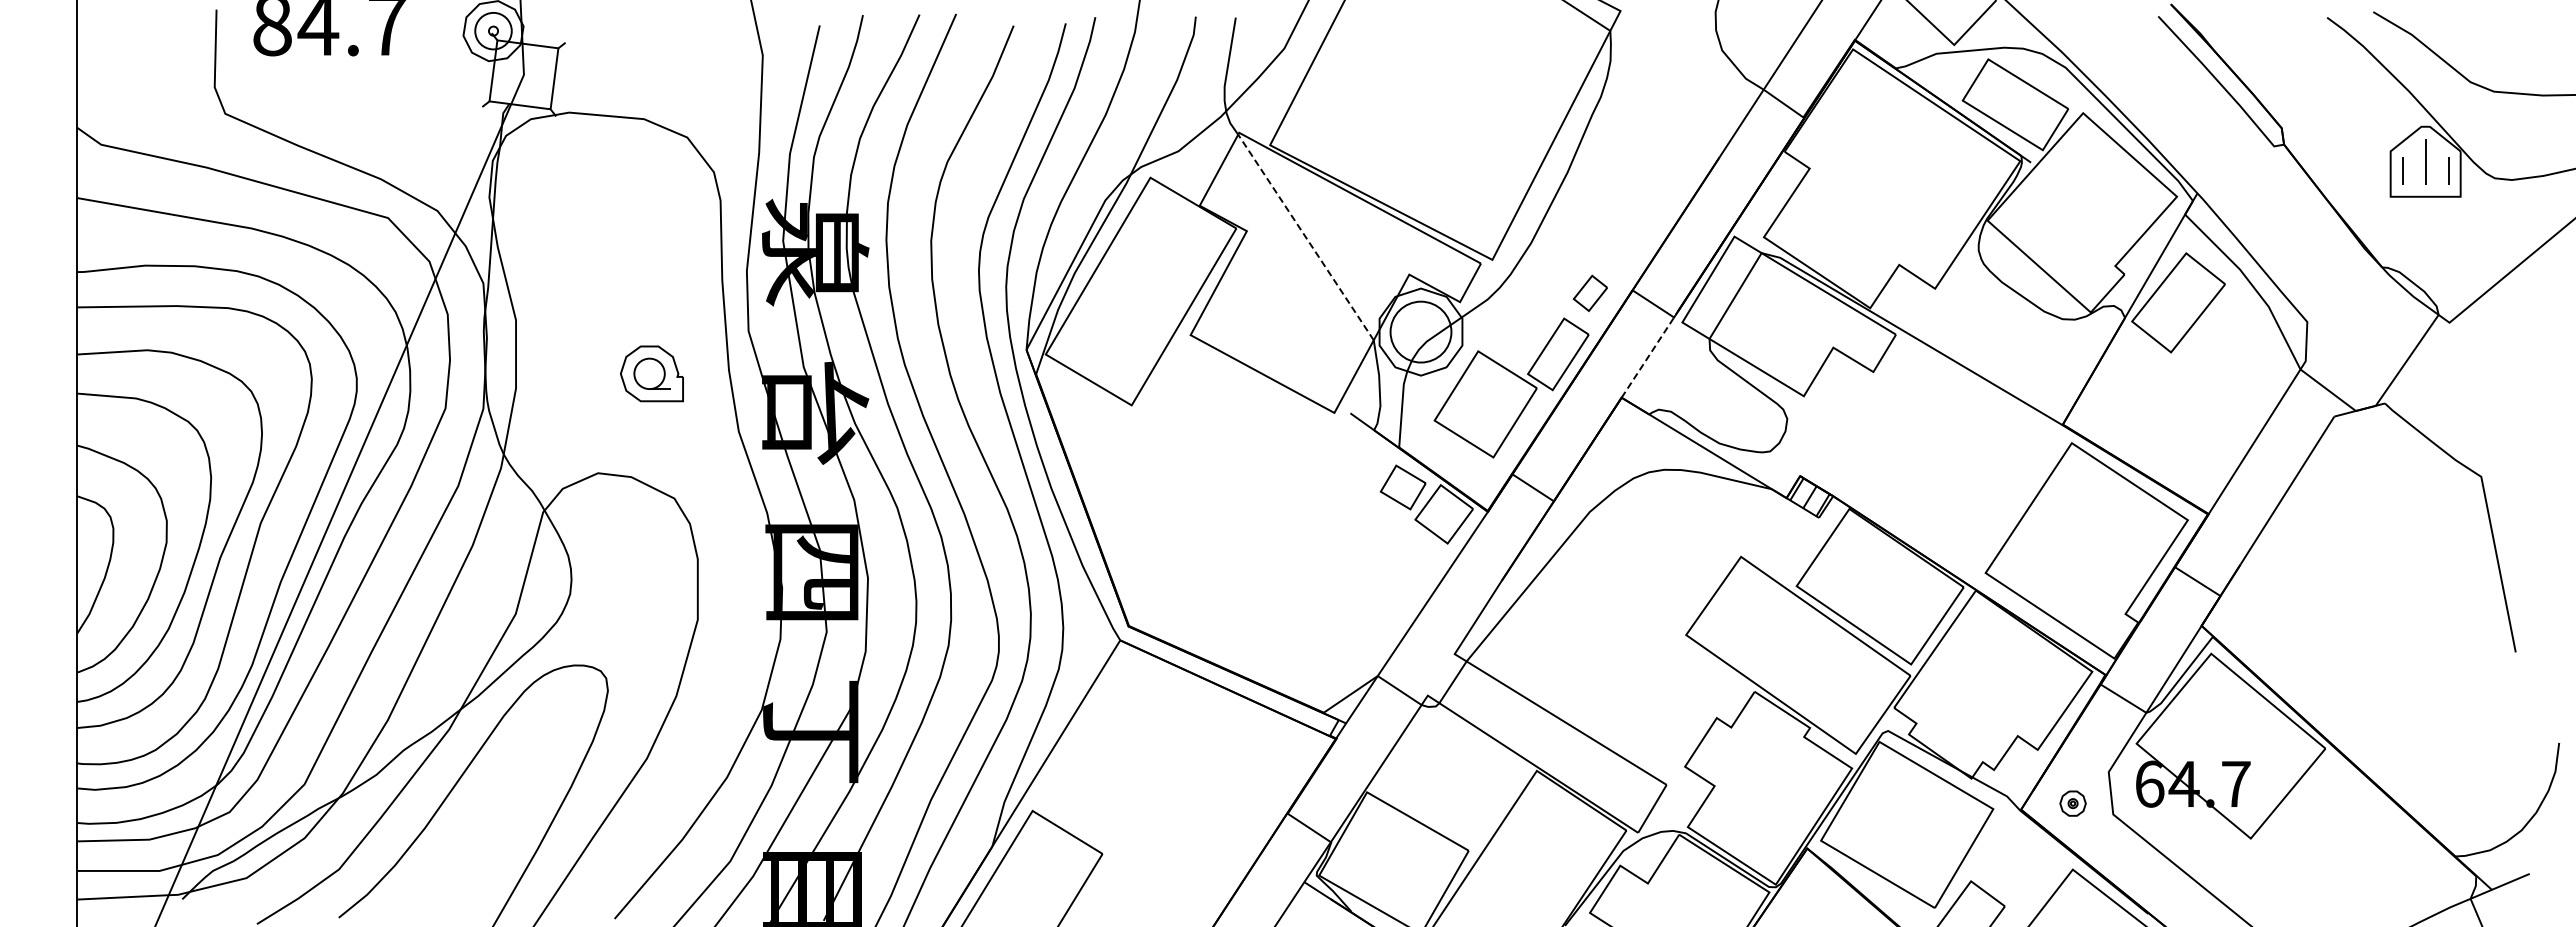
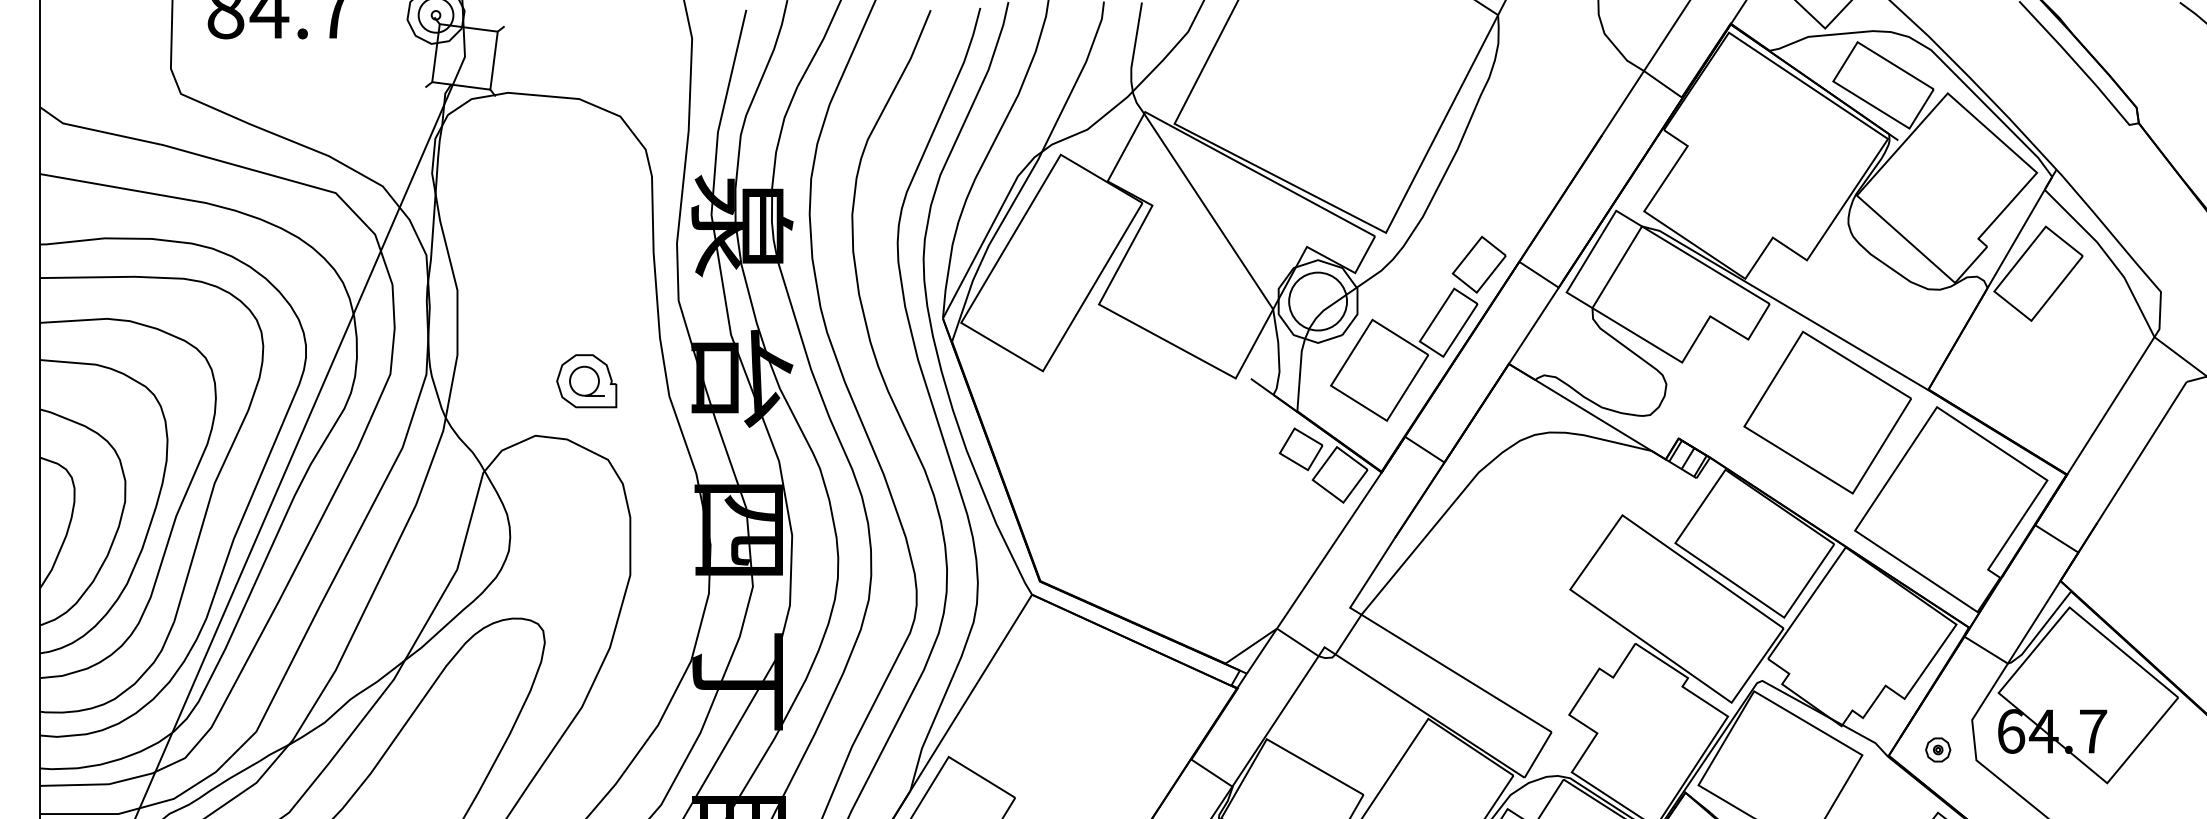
line: (1305, 237) -> (1208, 211), dashed -> solid
part: (1590, 293) -> (1479, 264), size x1.67
line: (1650, 353) -> (1536, 321), dashed -> solid
part: (651, 373) -> (586, 380), moved
part: (1956, 448) -> (1827, 412), added

